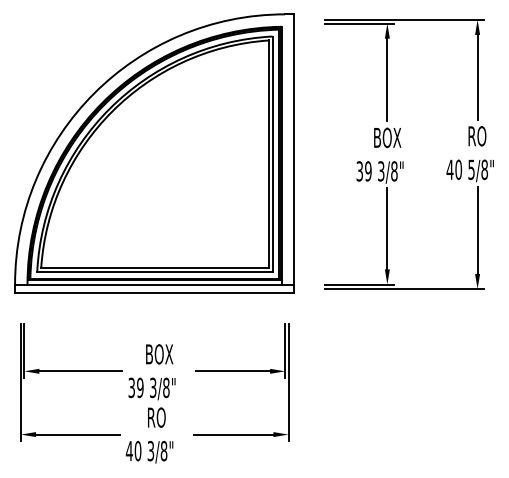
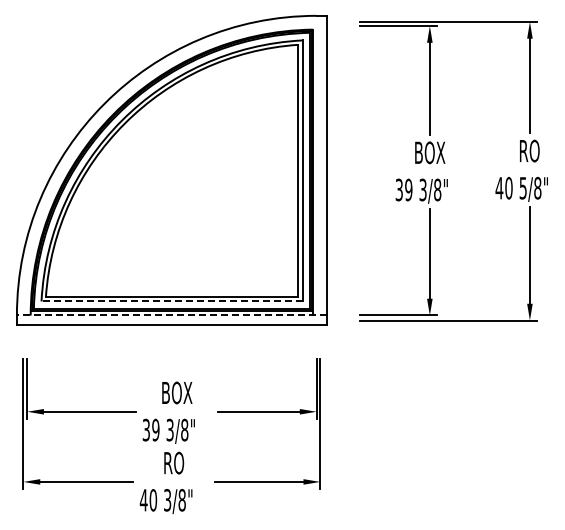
line: (155, 271) -> (172, 301), solid -> dashed
line: (154, 284) -> (171, 315), solid -> dashed

